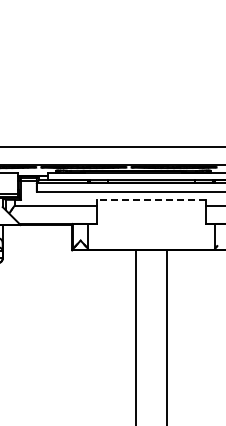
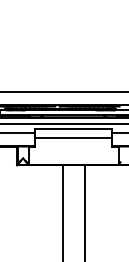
line: (151, 199) -> (73, 129), dashed -> solid
line: (151, 212) -> (73, 138), added

